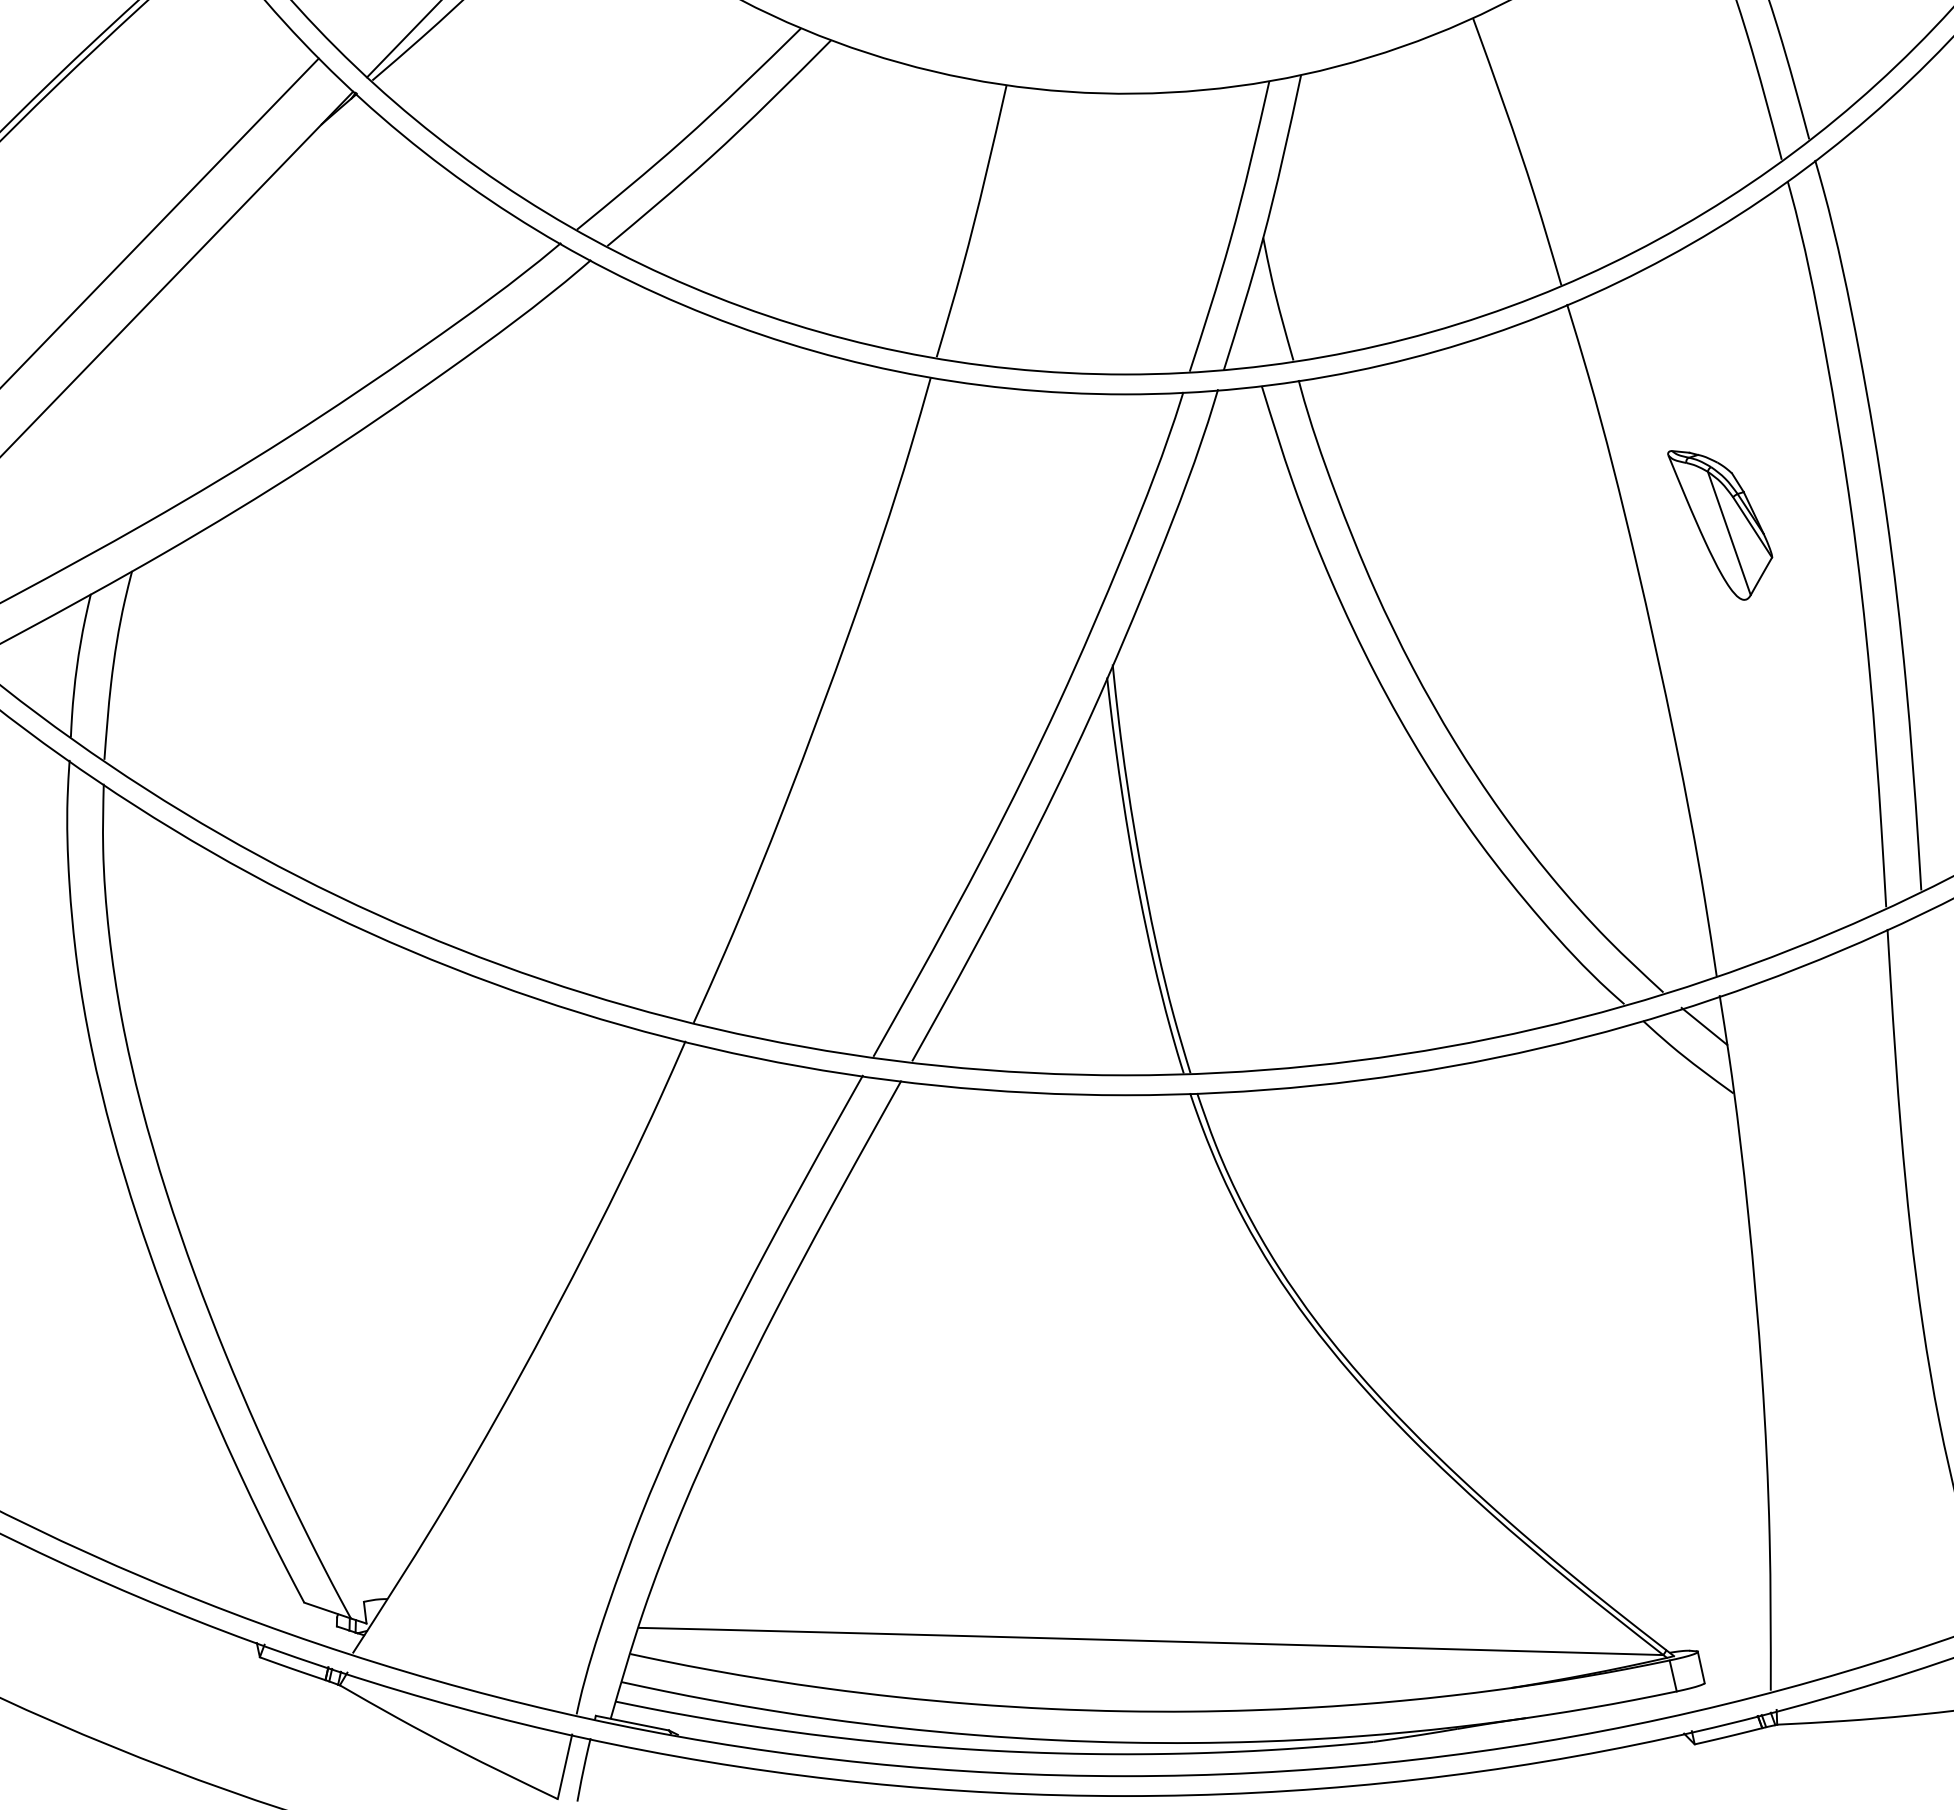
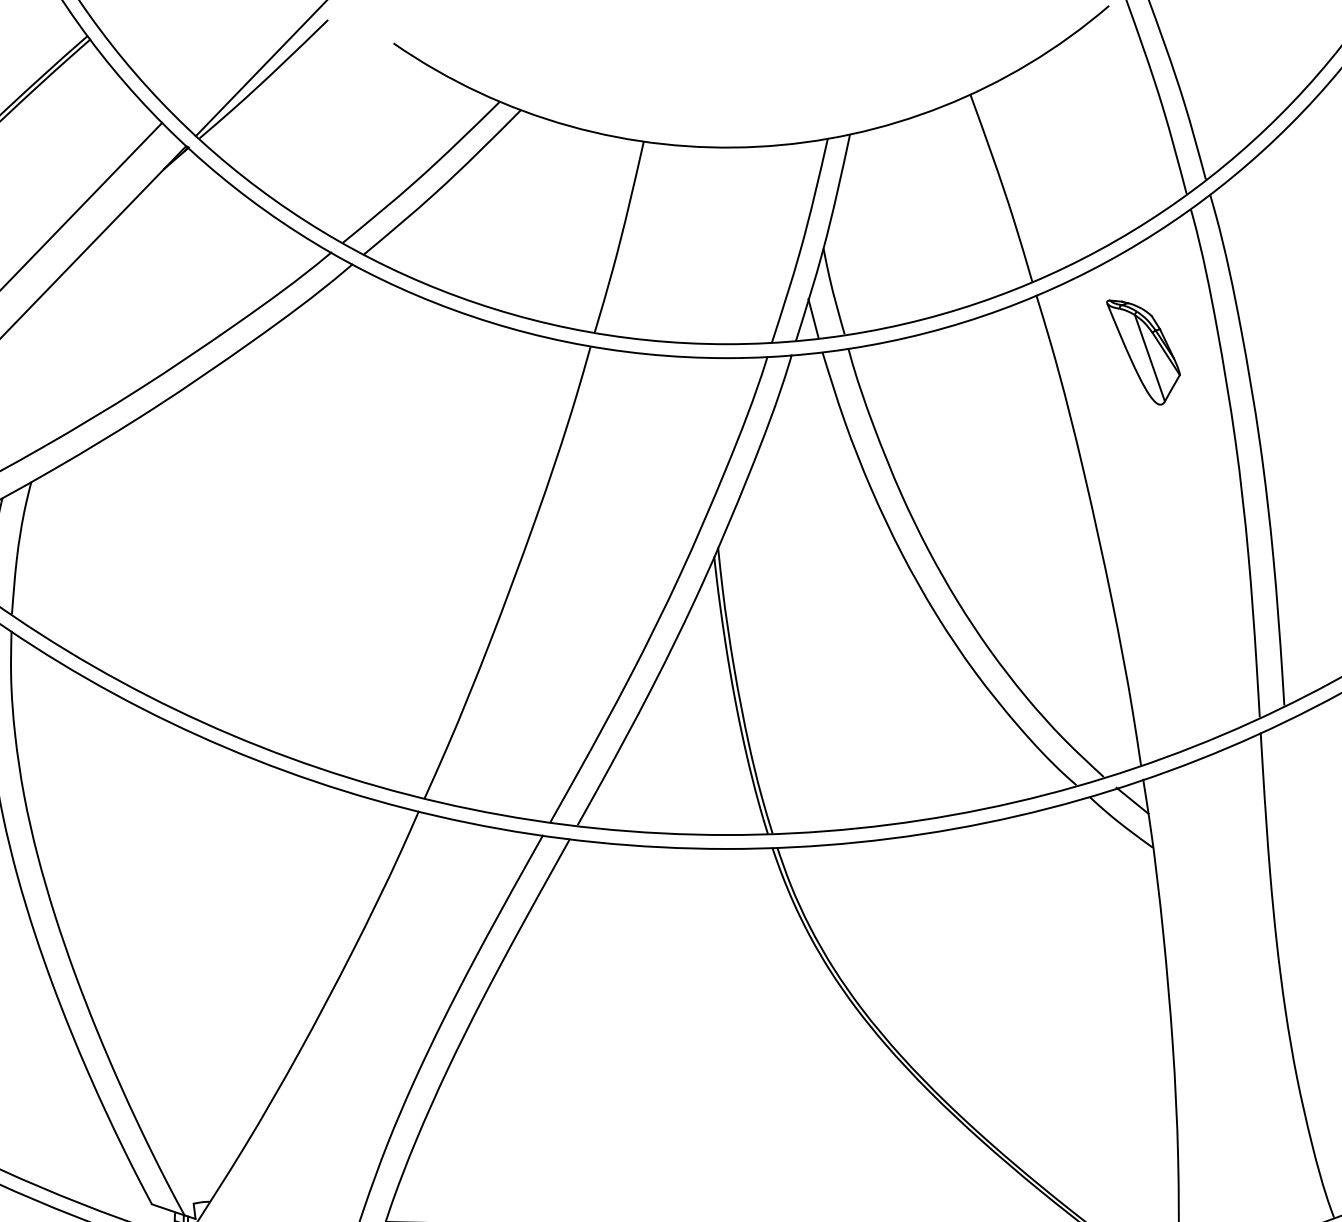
line: (1248, 337) -> (813, 318), added
part: (1720, 525) -> (1143, 352), moved

